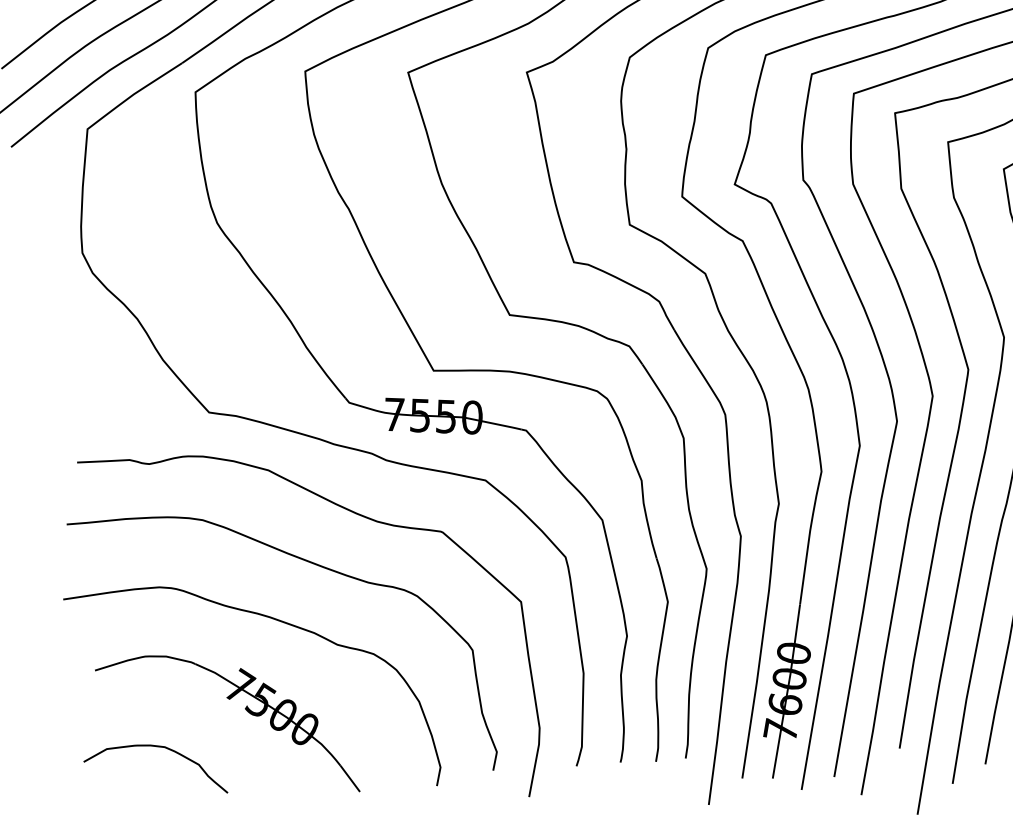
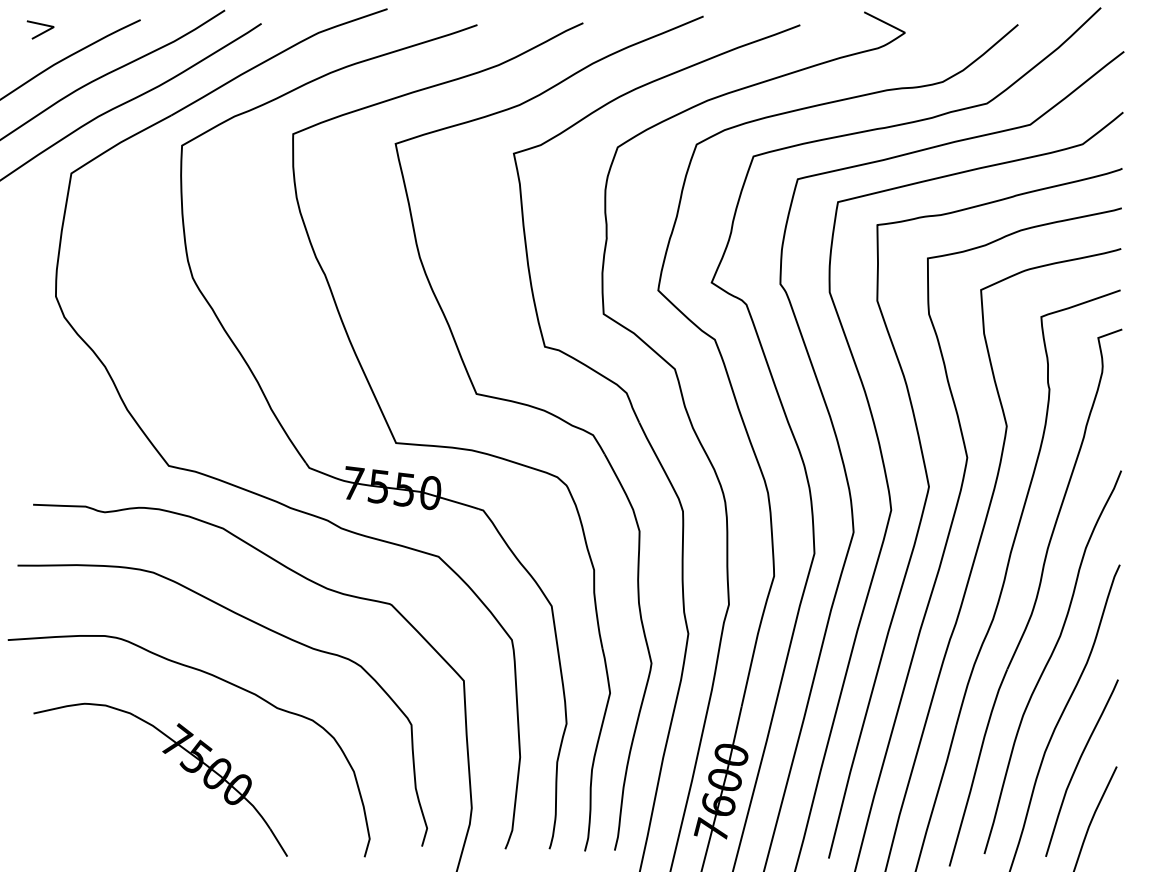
curve: (157, 747) -> (89, 795), removed

